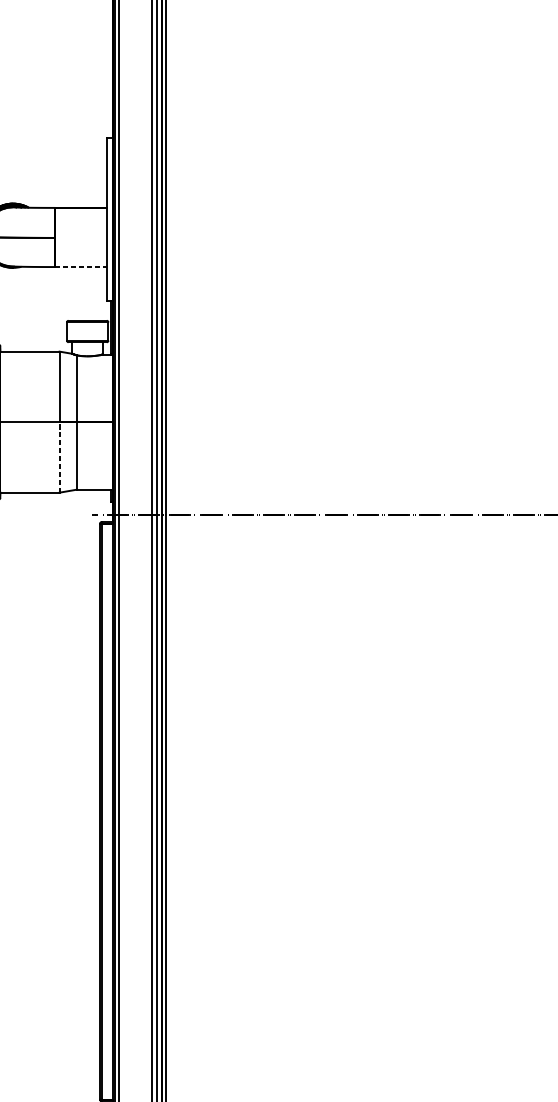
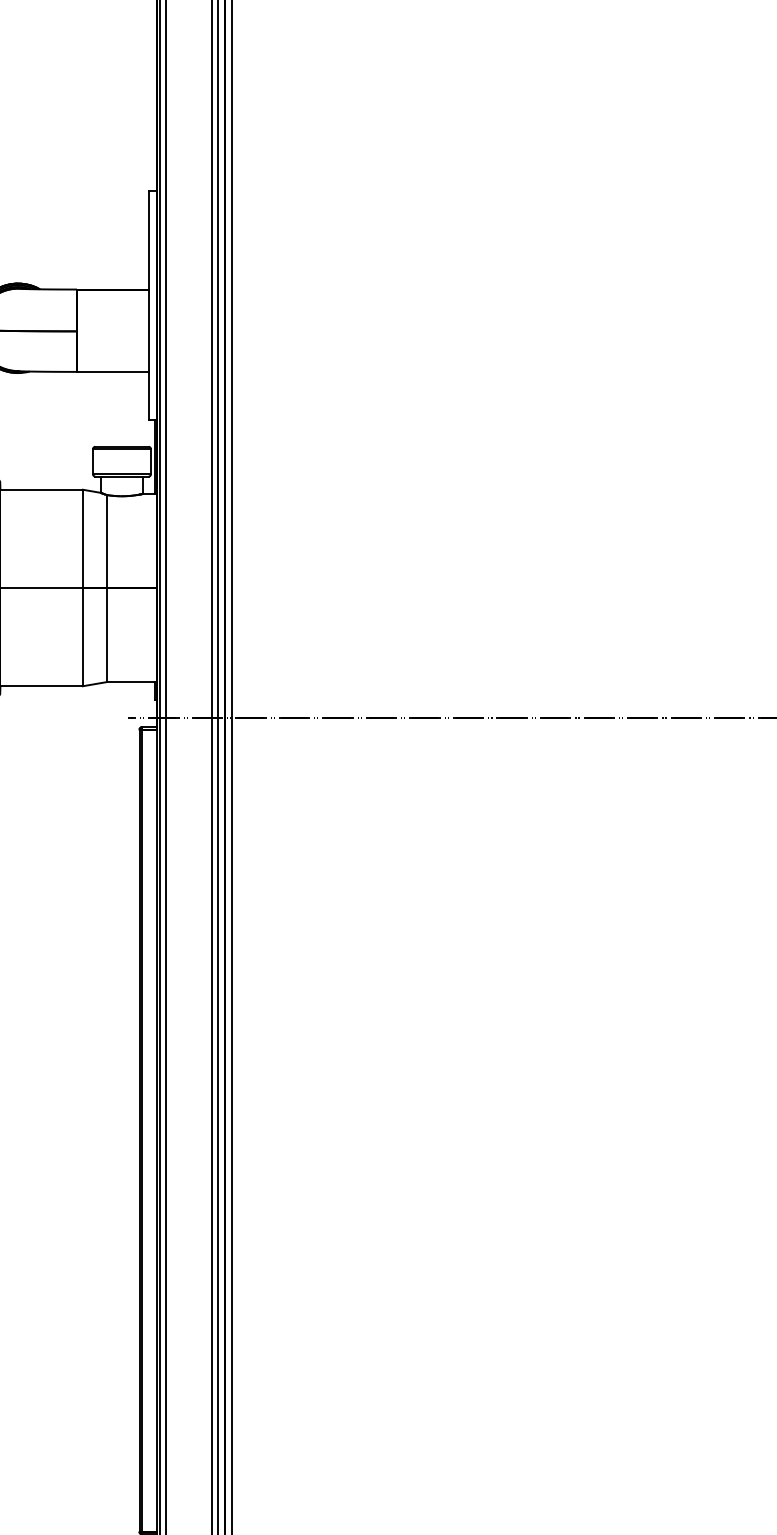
line: (81, 266) -> (113, 371), dashed -> solid
line: (59, 456) -> (82, 636), dashed -> solid

